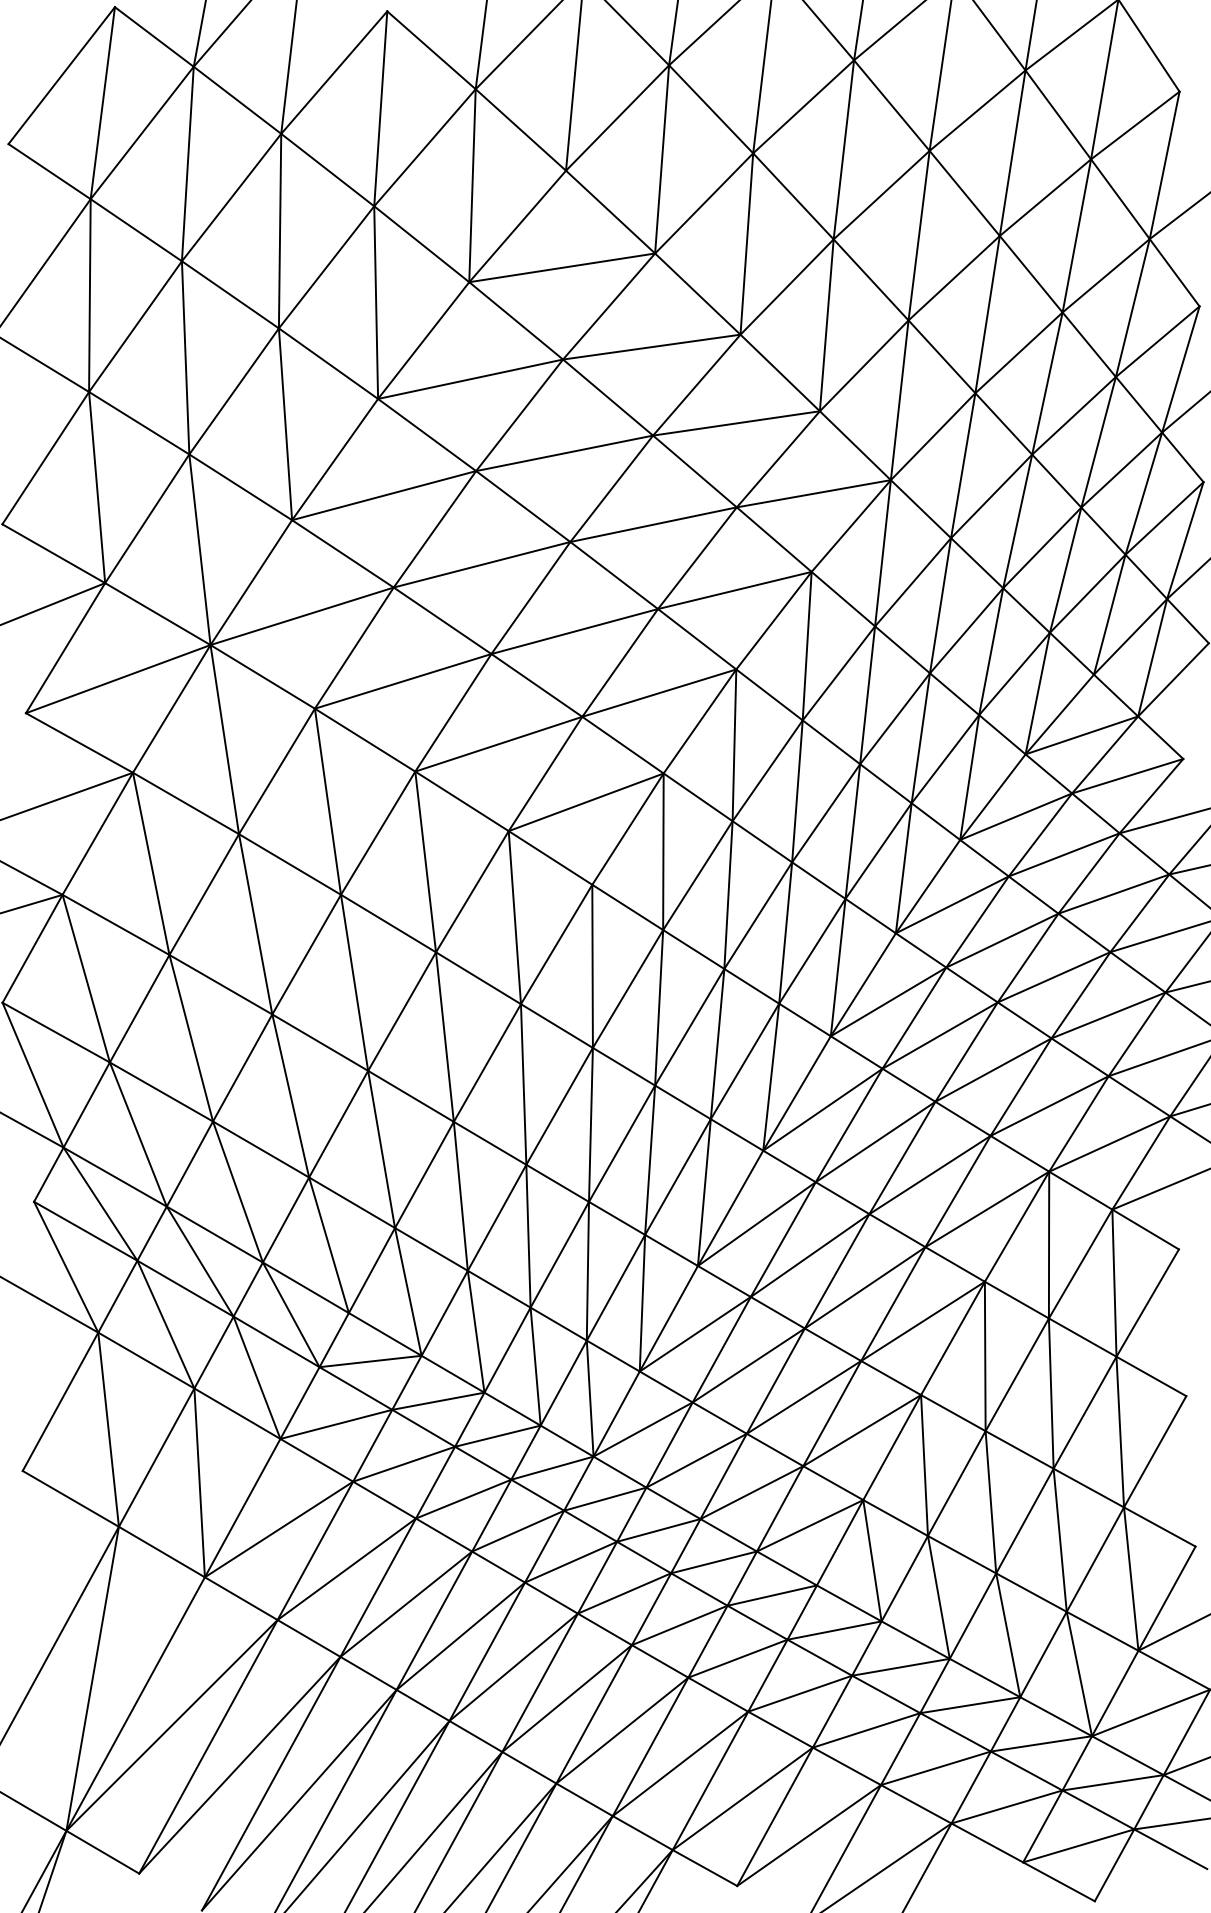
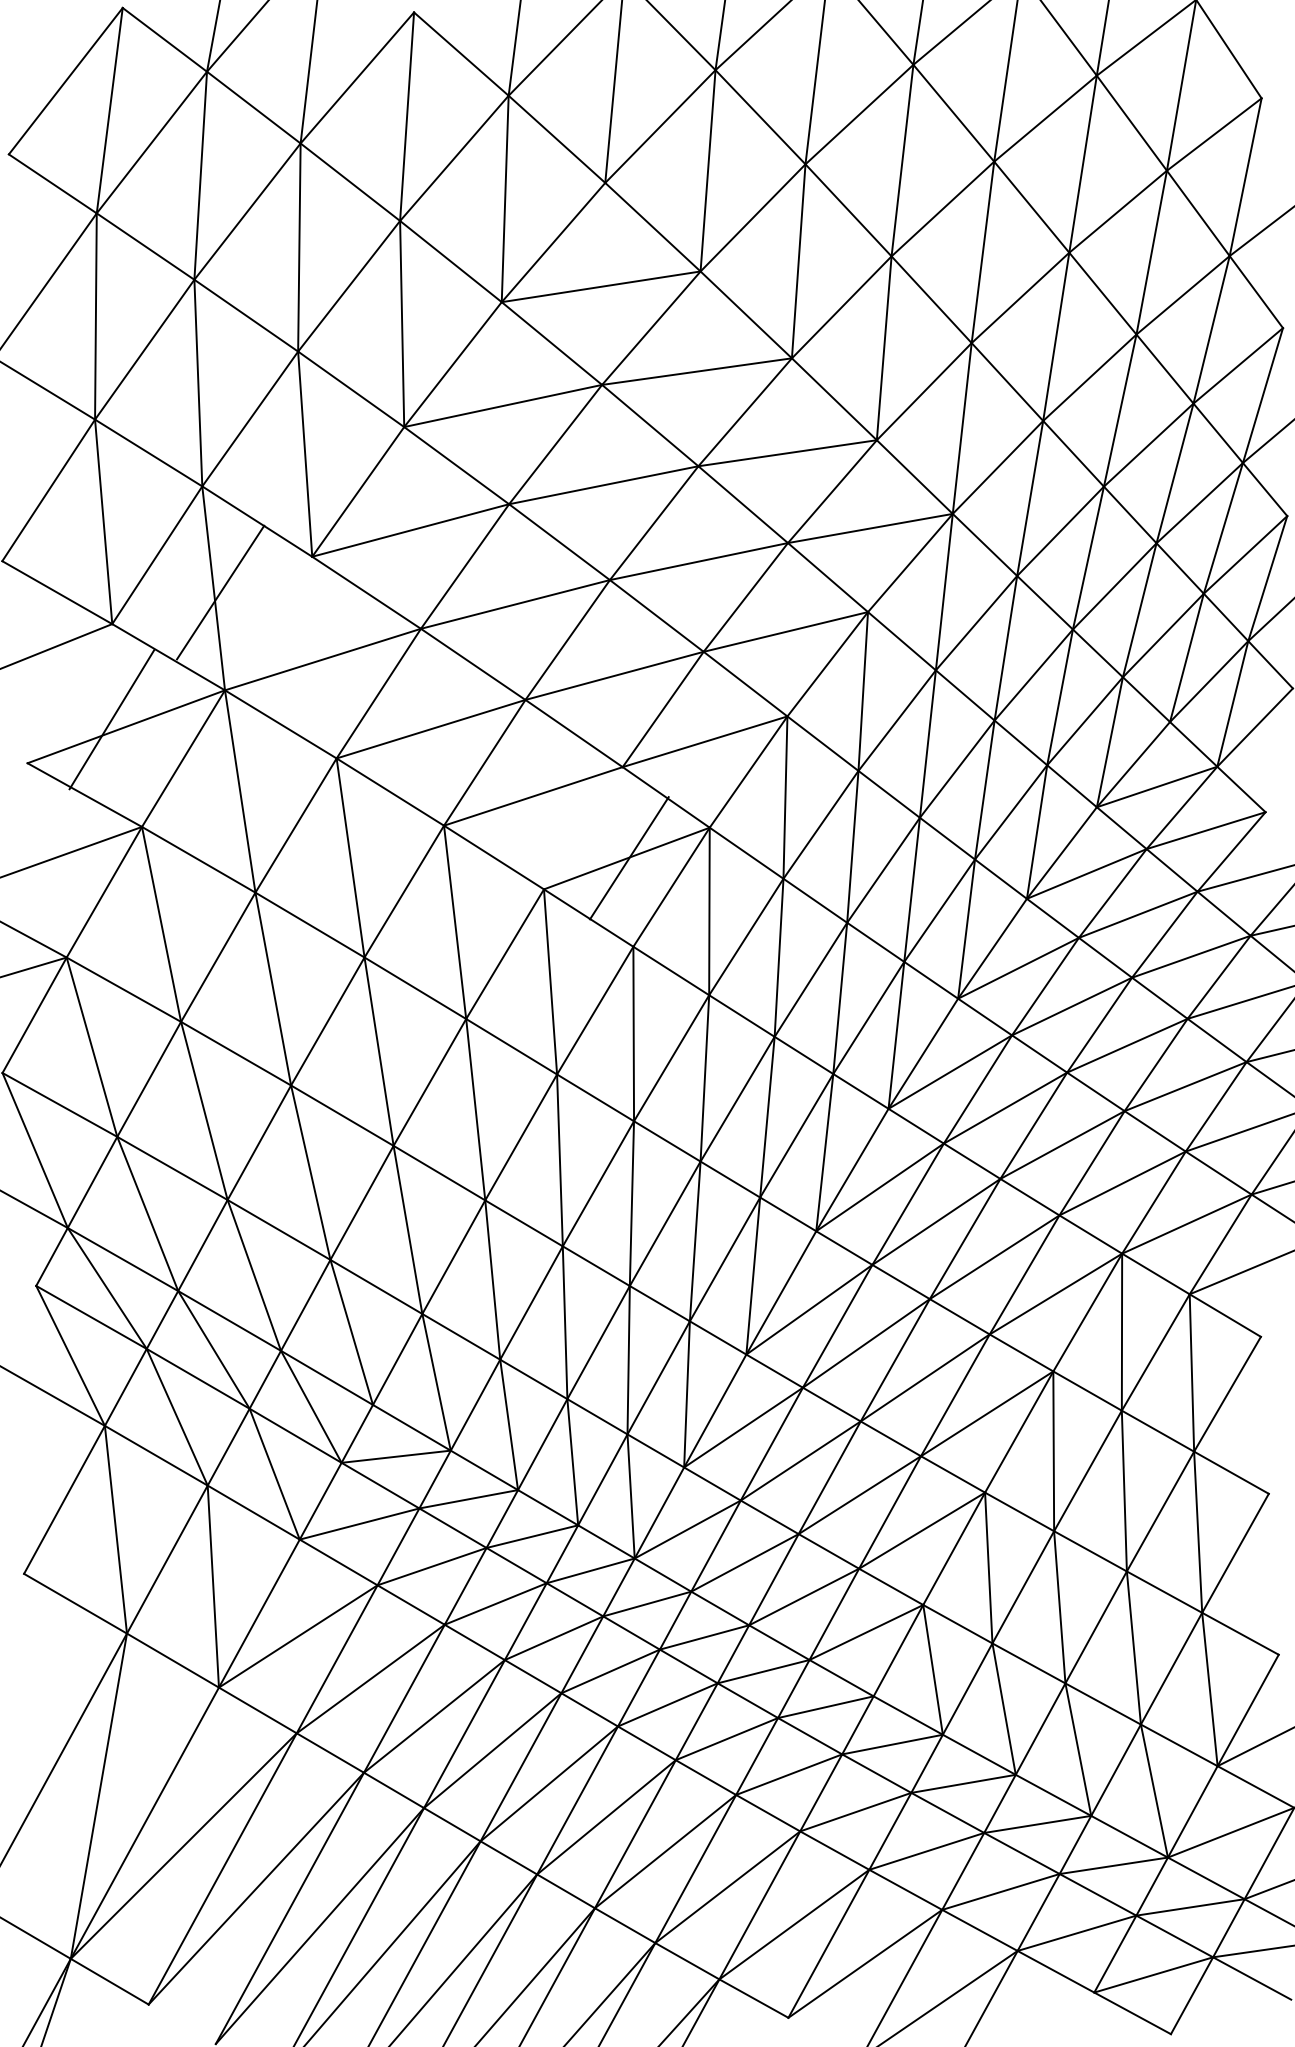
line: (251, 582) -> (220, 592), moved
line: (65, 648) -> (111, 719), moved
line: (544, 774) -> (628, 858), moved

